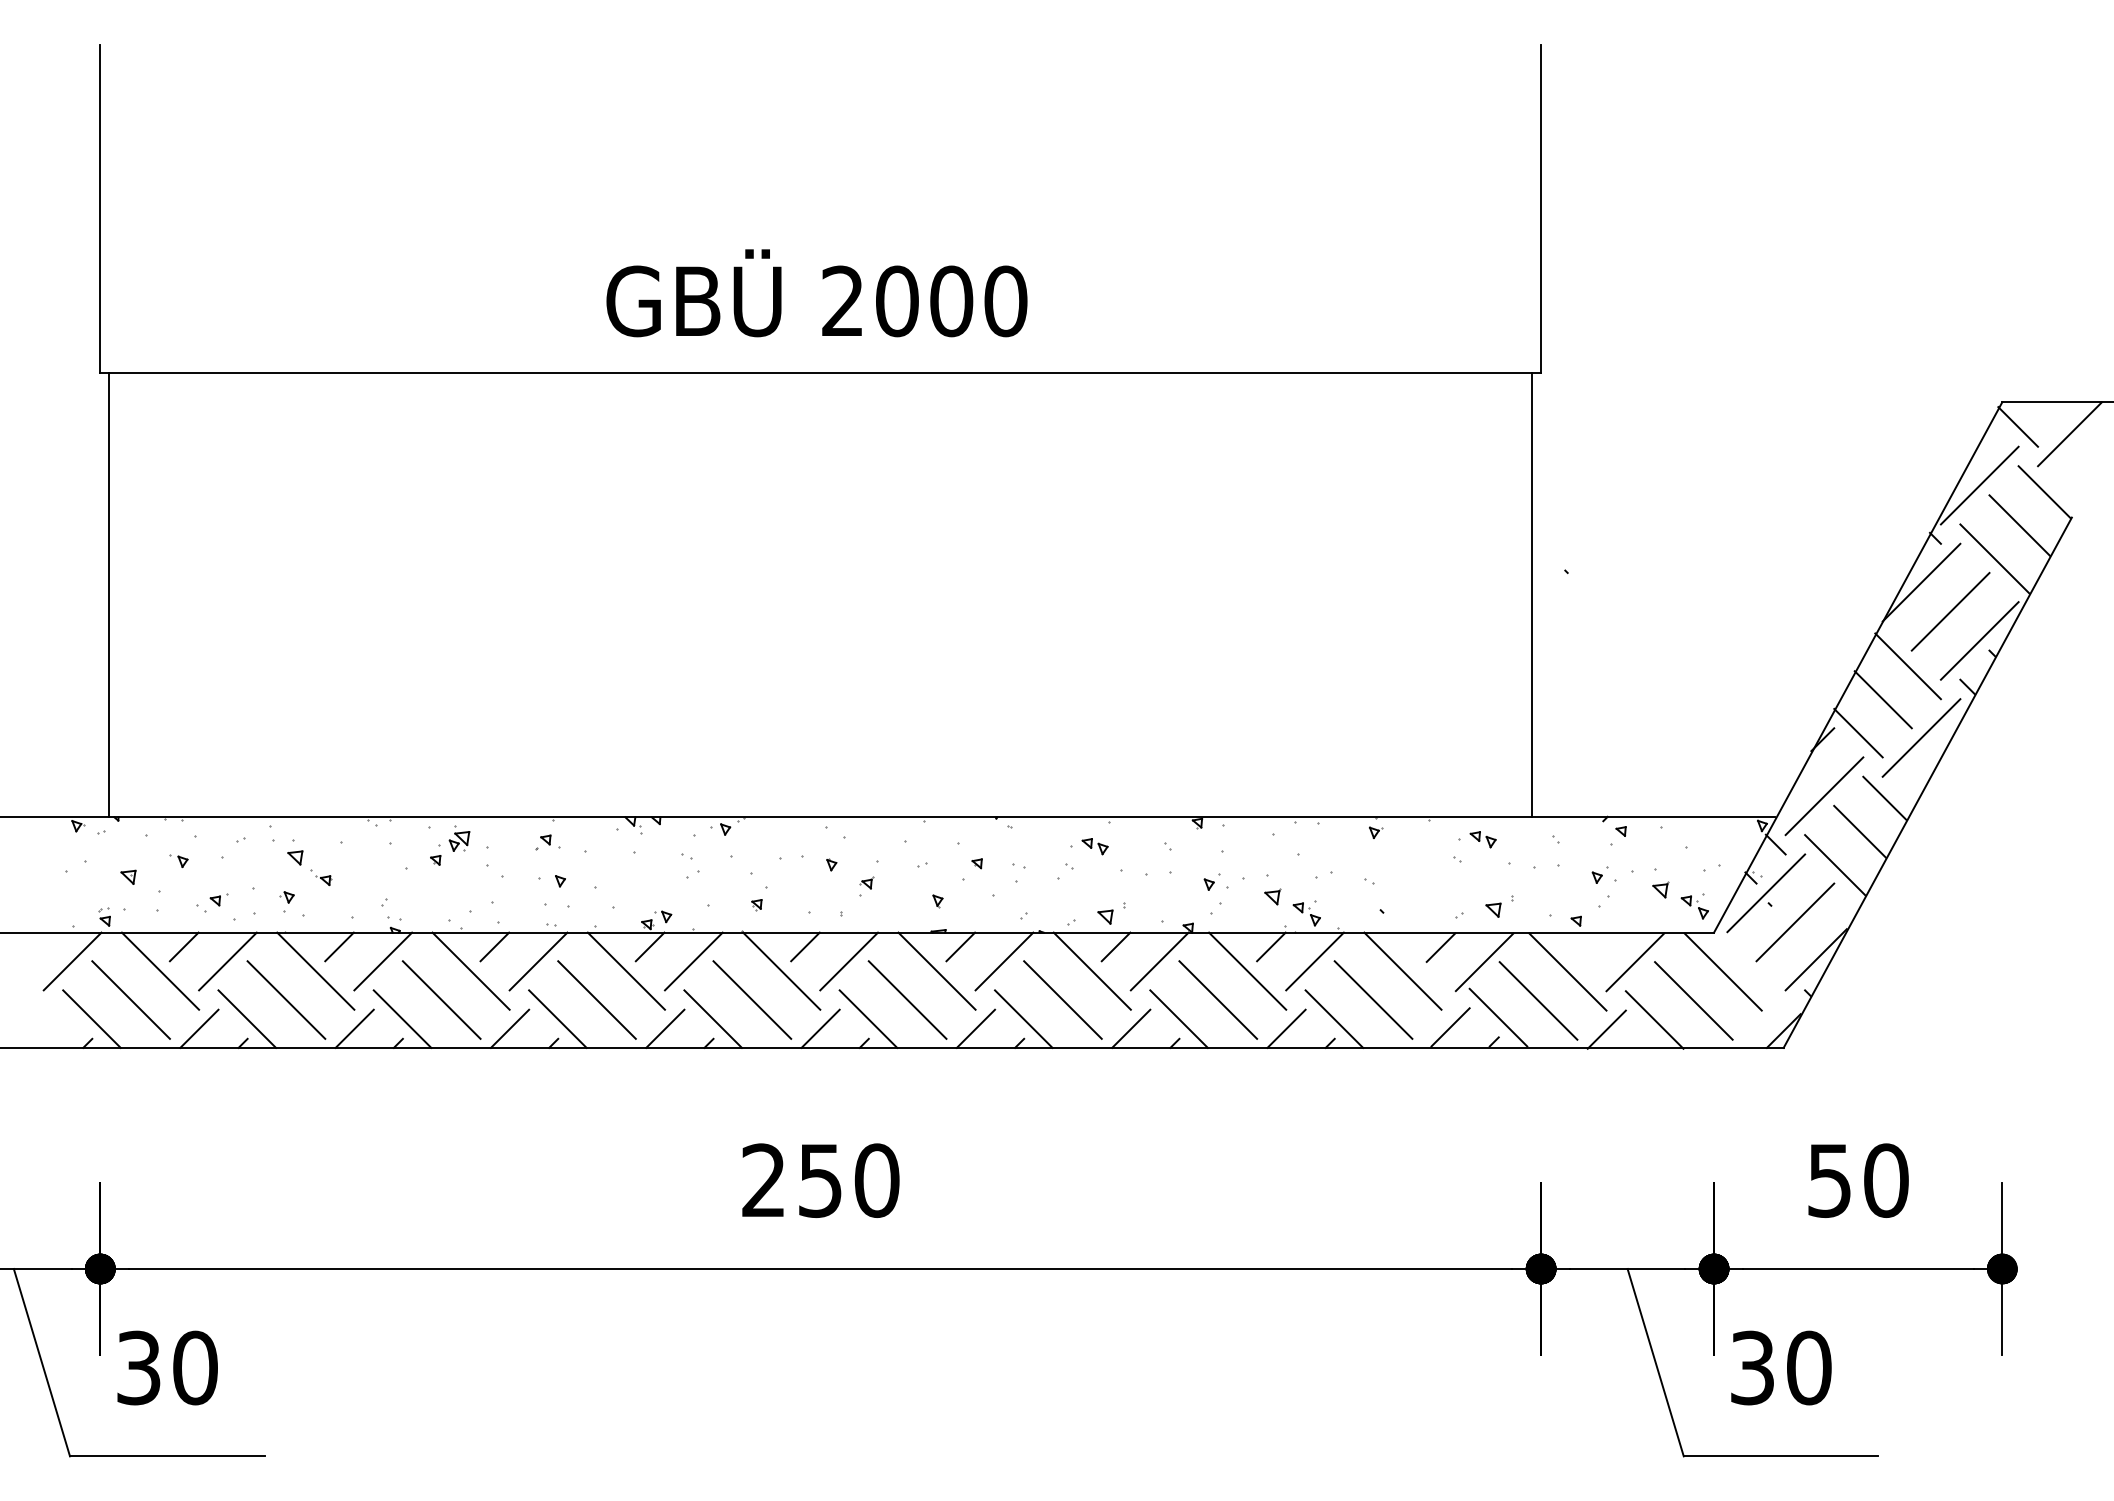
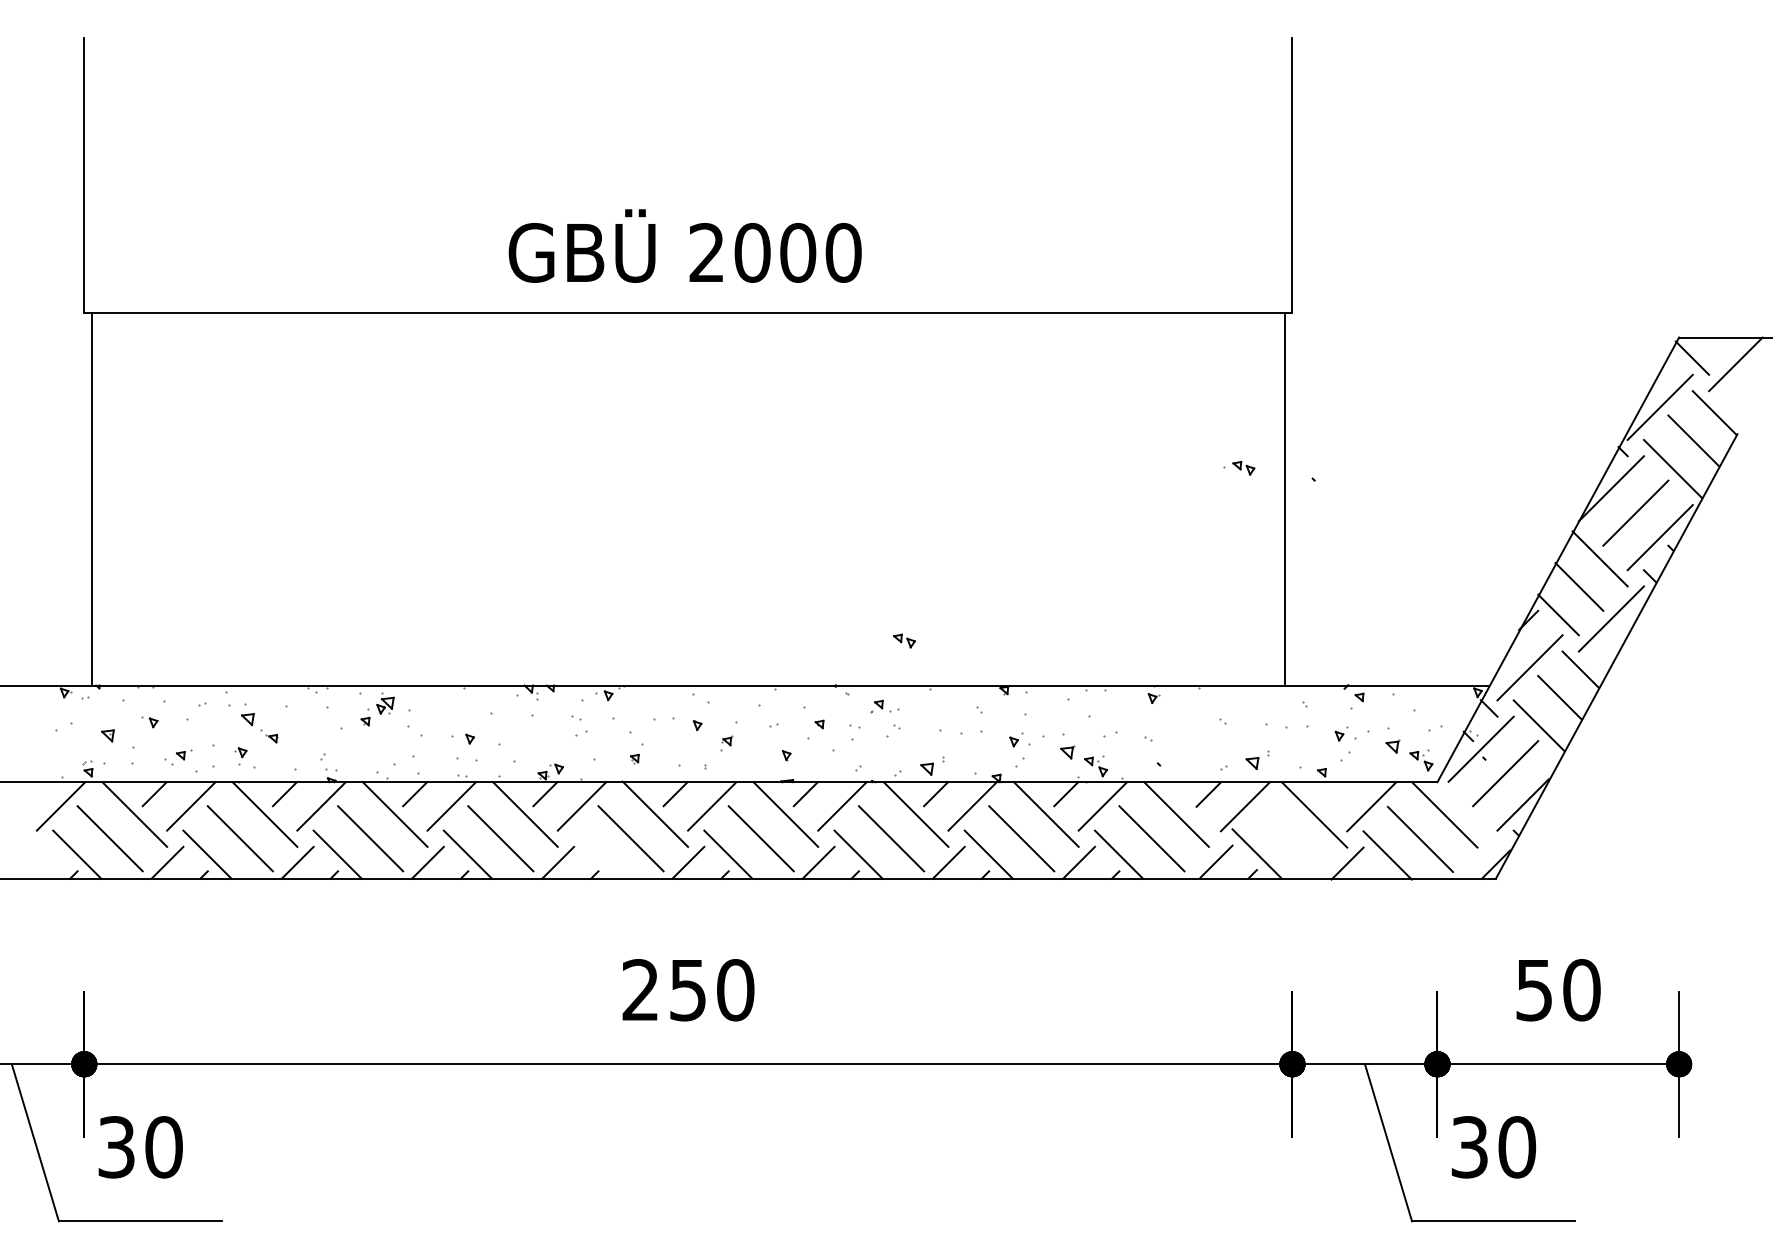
part: (1477, 839) -> (1239, 468), moved
part: (547, 842) -> (880, 706), moved
part: (1095, 845) -> (904, 640), moved
line: (1537, 1000) -> (1289, 839), removed
line: (713, 1018) -> (598, 854), removed

